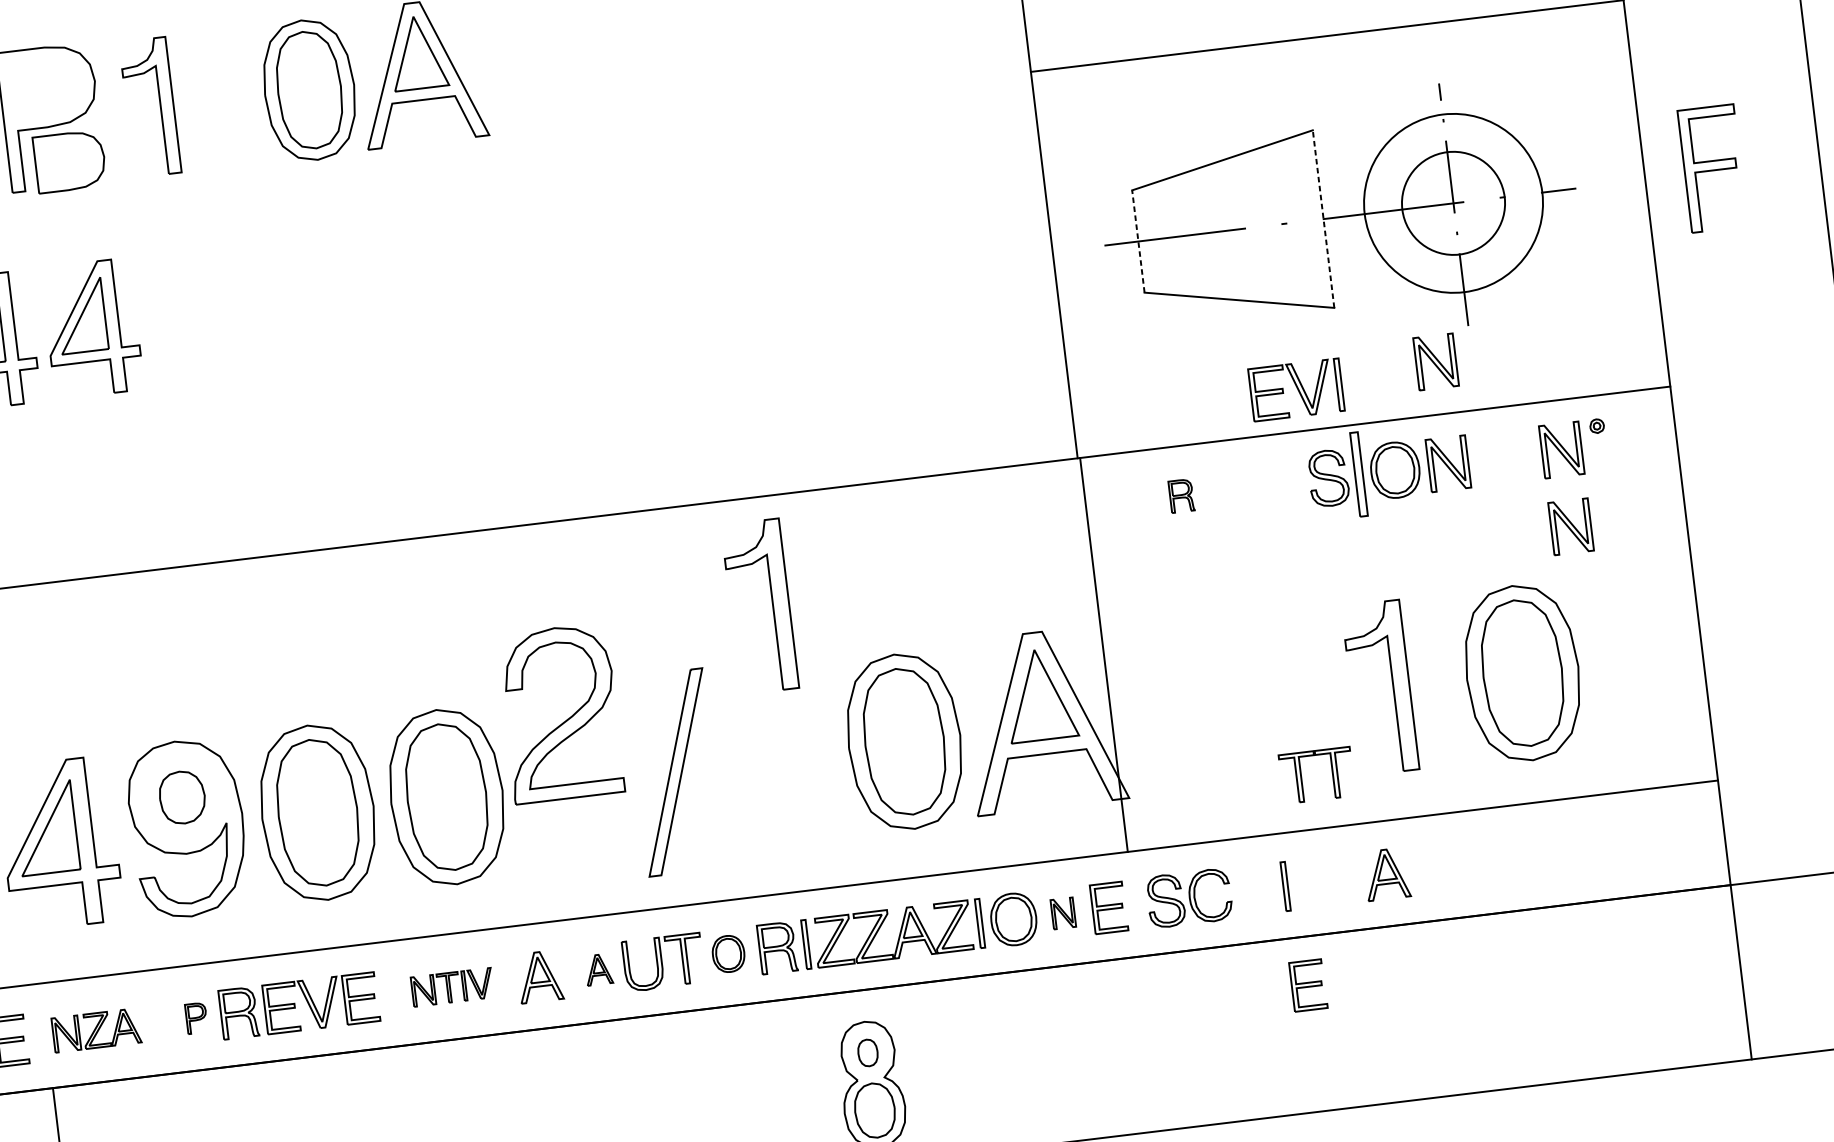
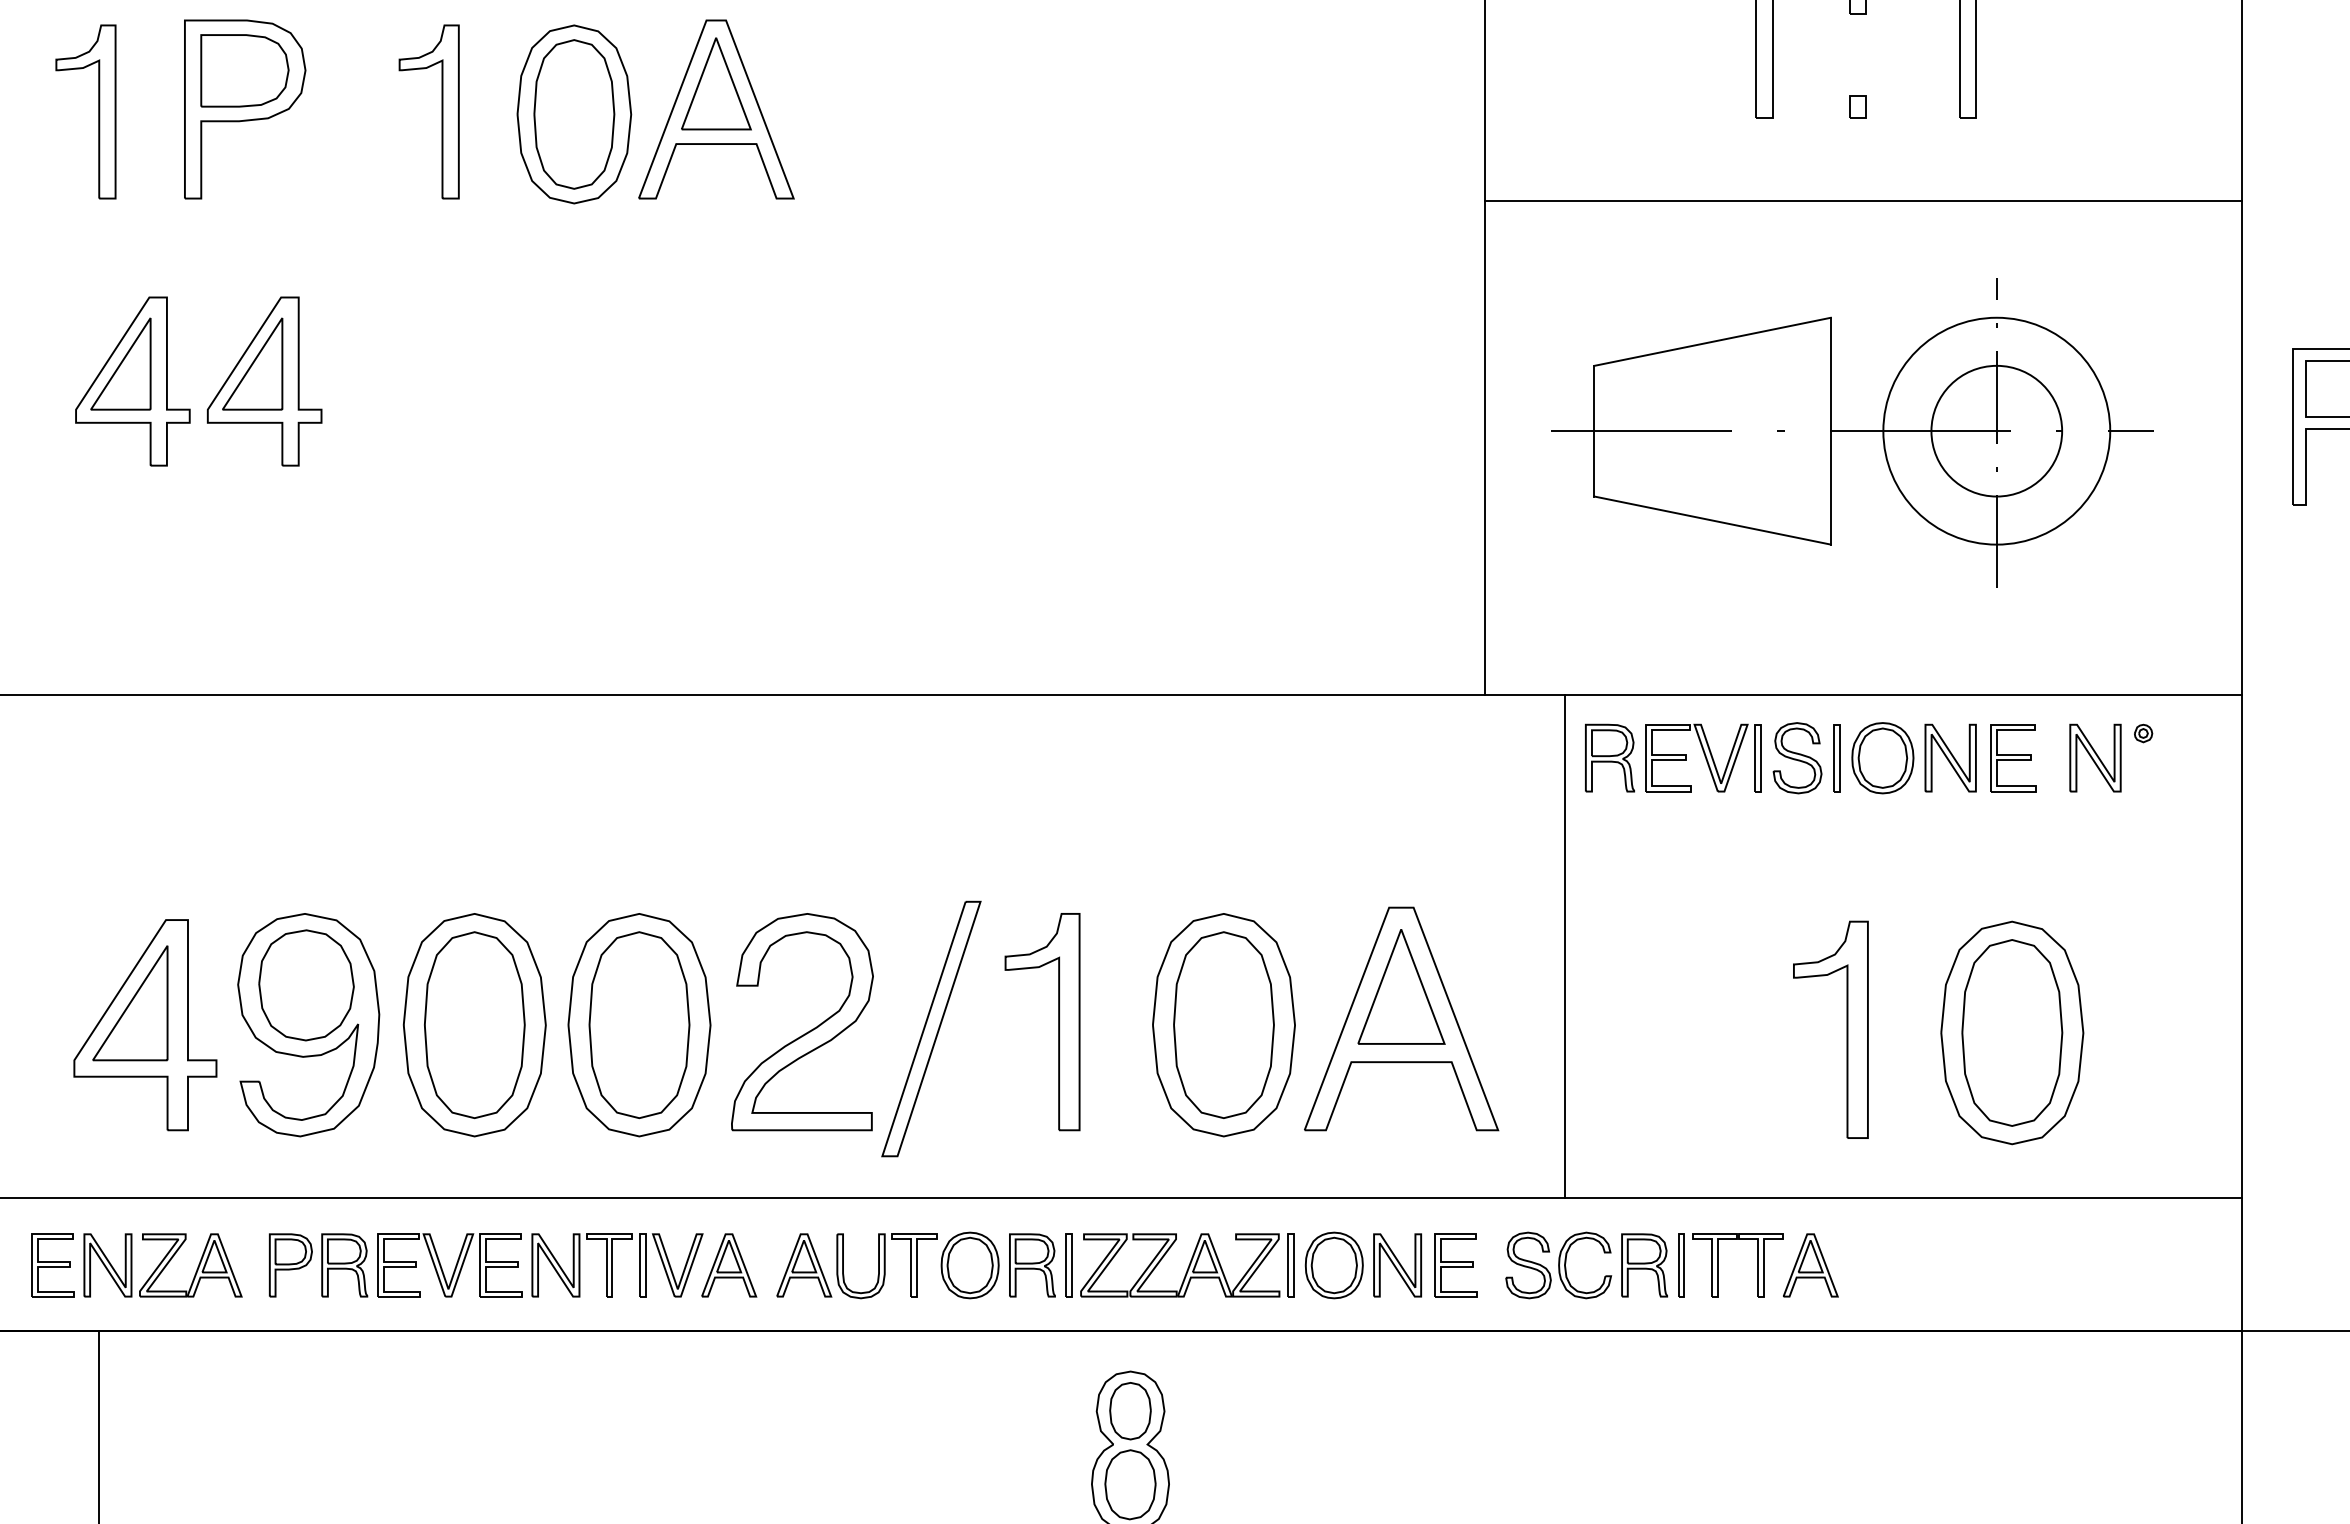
part: (159, 105) -> (441, 111), moved
part: (69, 161) -> (244, 70), moved
line: (1323, 218) -> (1830, 430), dashed -> solid
line: (1138, 240) -> (1594, 430), dashed -> solid
part: (1435, 361) -> (1950, 627), removed
part: (1296, 389) -> (1703, 757), moved
part: (1497, 458) -> (2013, 758), added
part: (1359, 474) -> (1836, 758), size x0.62
part: (1181, 495) -> (1609, 757), size x1.67
part: (1571, 526) -> (2095, 855), removed
part: (772, 605) -> (1058, 1022), moved
line: (1104, 654) -> (1565, 945), moved
part: (565, 720) -> (807, 1031), moved
part: (1301, 777) -> (1718, 1265), moved
part: (182, 797) -> (306, 985), size x1.67
part: (1256, 890) -> (1644, 1265), added
part: (1063, 913) -> (1397, 1265), size x1.67
part: (728, 954) -> (969, 1265), size x1.43
part: (598, 969) -> (804, 1265), size x1.67
part: (1308, 985) -> (1694, 1393), removed
part: (452, 987) -> (617, 1265), size x1.67
part: (196, 1018) -> (290, 1265), size x1.67
part: (96, 1030) -> (162, 1265), size x1.43
part: (868, 1053) -> (1130, 1411), size x1.67

